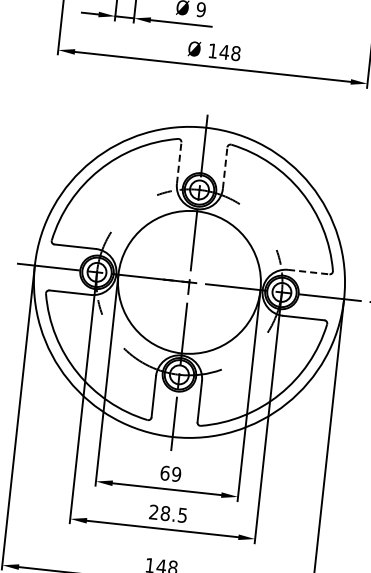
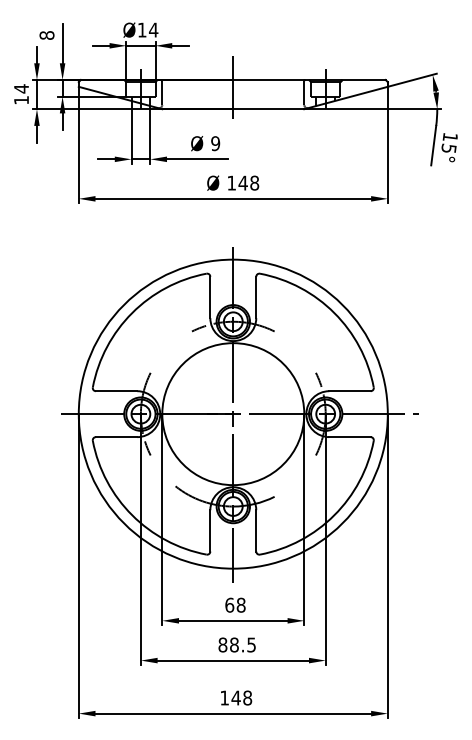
line: (179, 163) -> (210, 297), dashed -> solid
line: (225, 168) -> (256, 297), dashed -> solid
line: (309, 272) -> (350, 391), dashed -> solid
text: (175, 474) -> (240, 605), 69 -> 68
text: (153, 511) -> (222, 644), 28.5 -> 88.5

